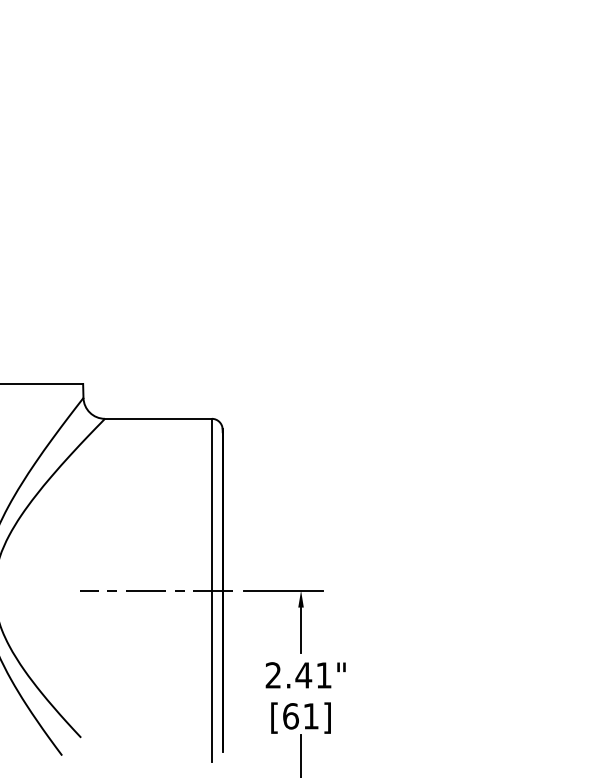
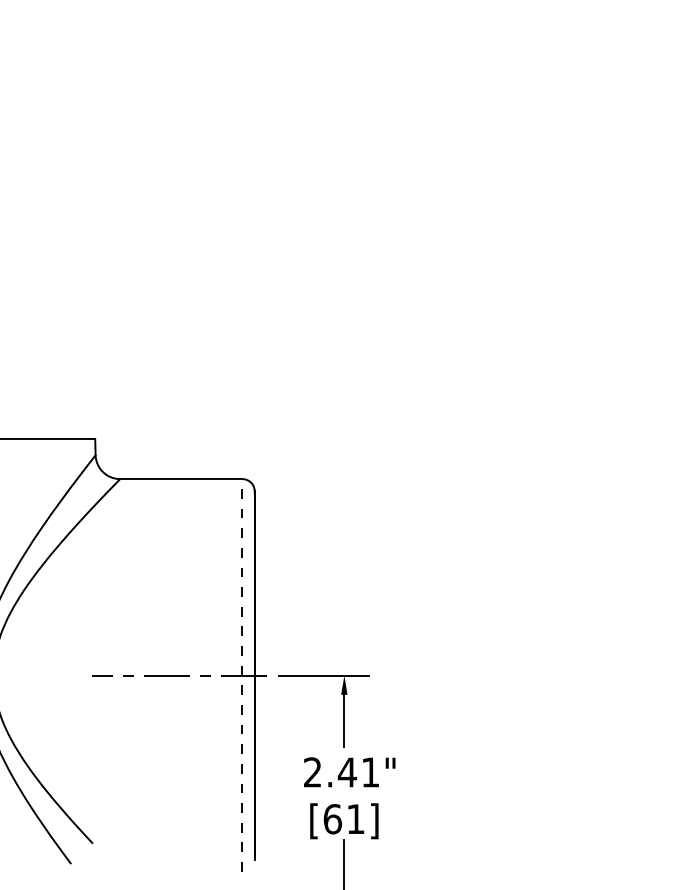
line: (211, 590) -> (242, 675), solid -> dashed

